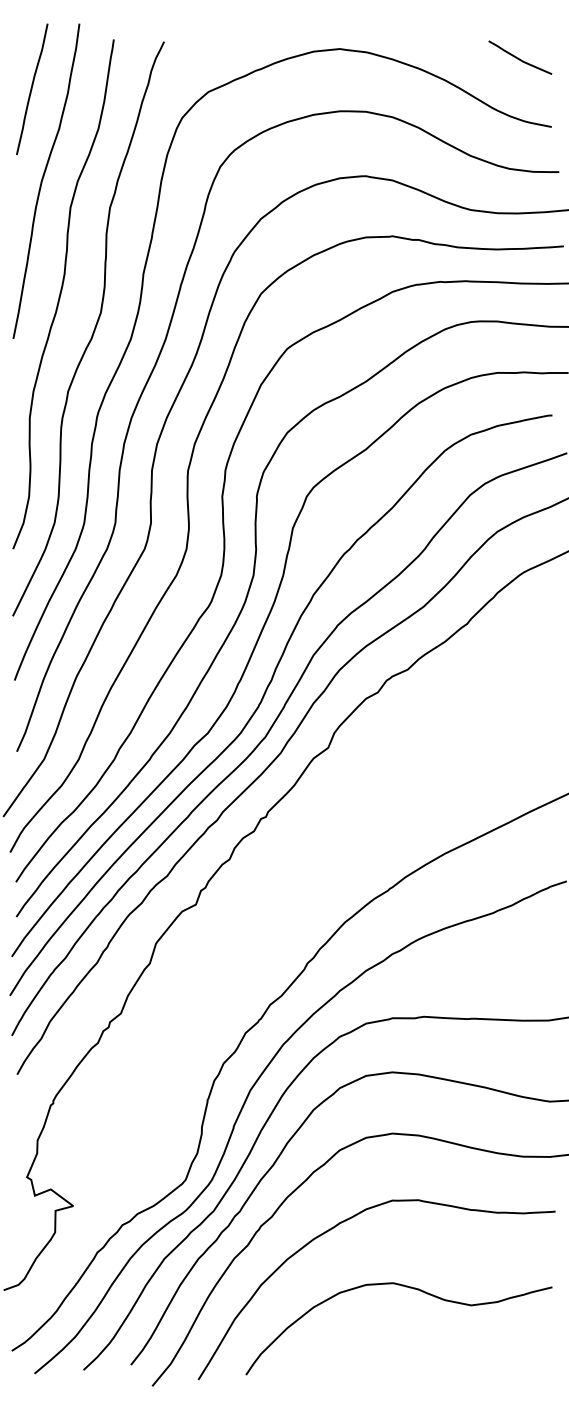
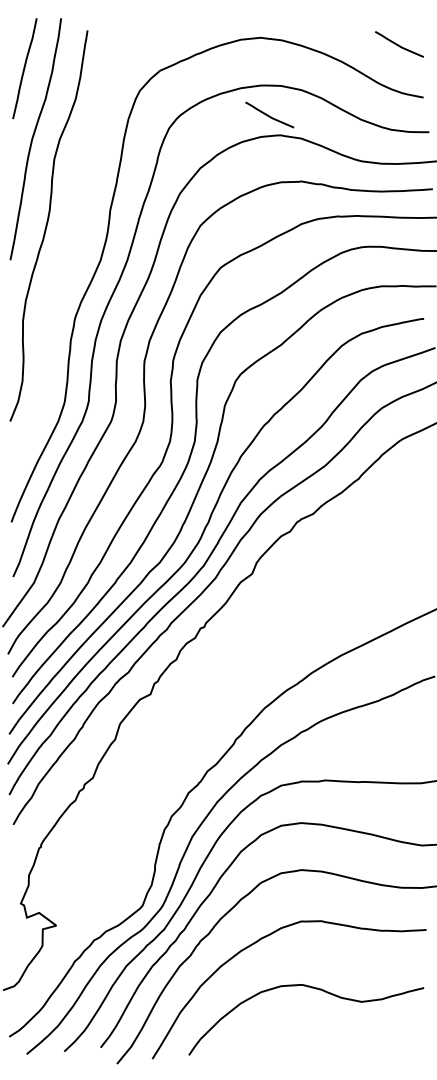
line: (350, 150) -> (269, 115), added
curve: (93, 329) -> (71, 252), removed

